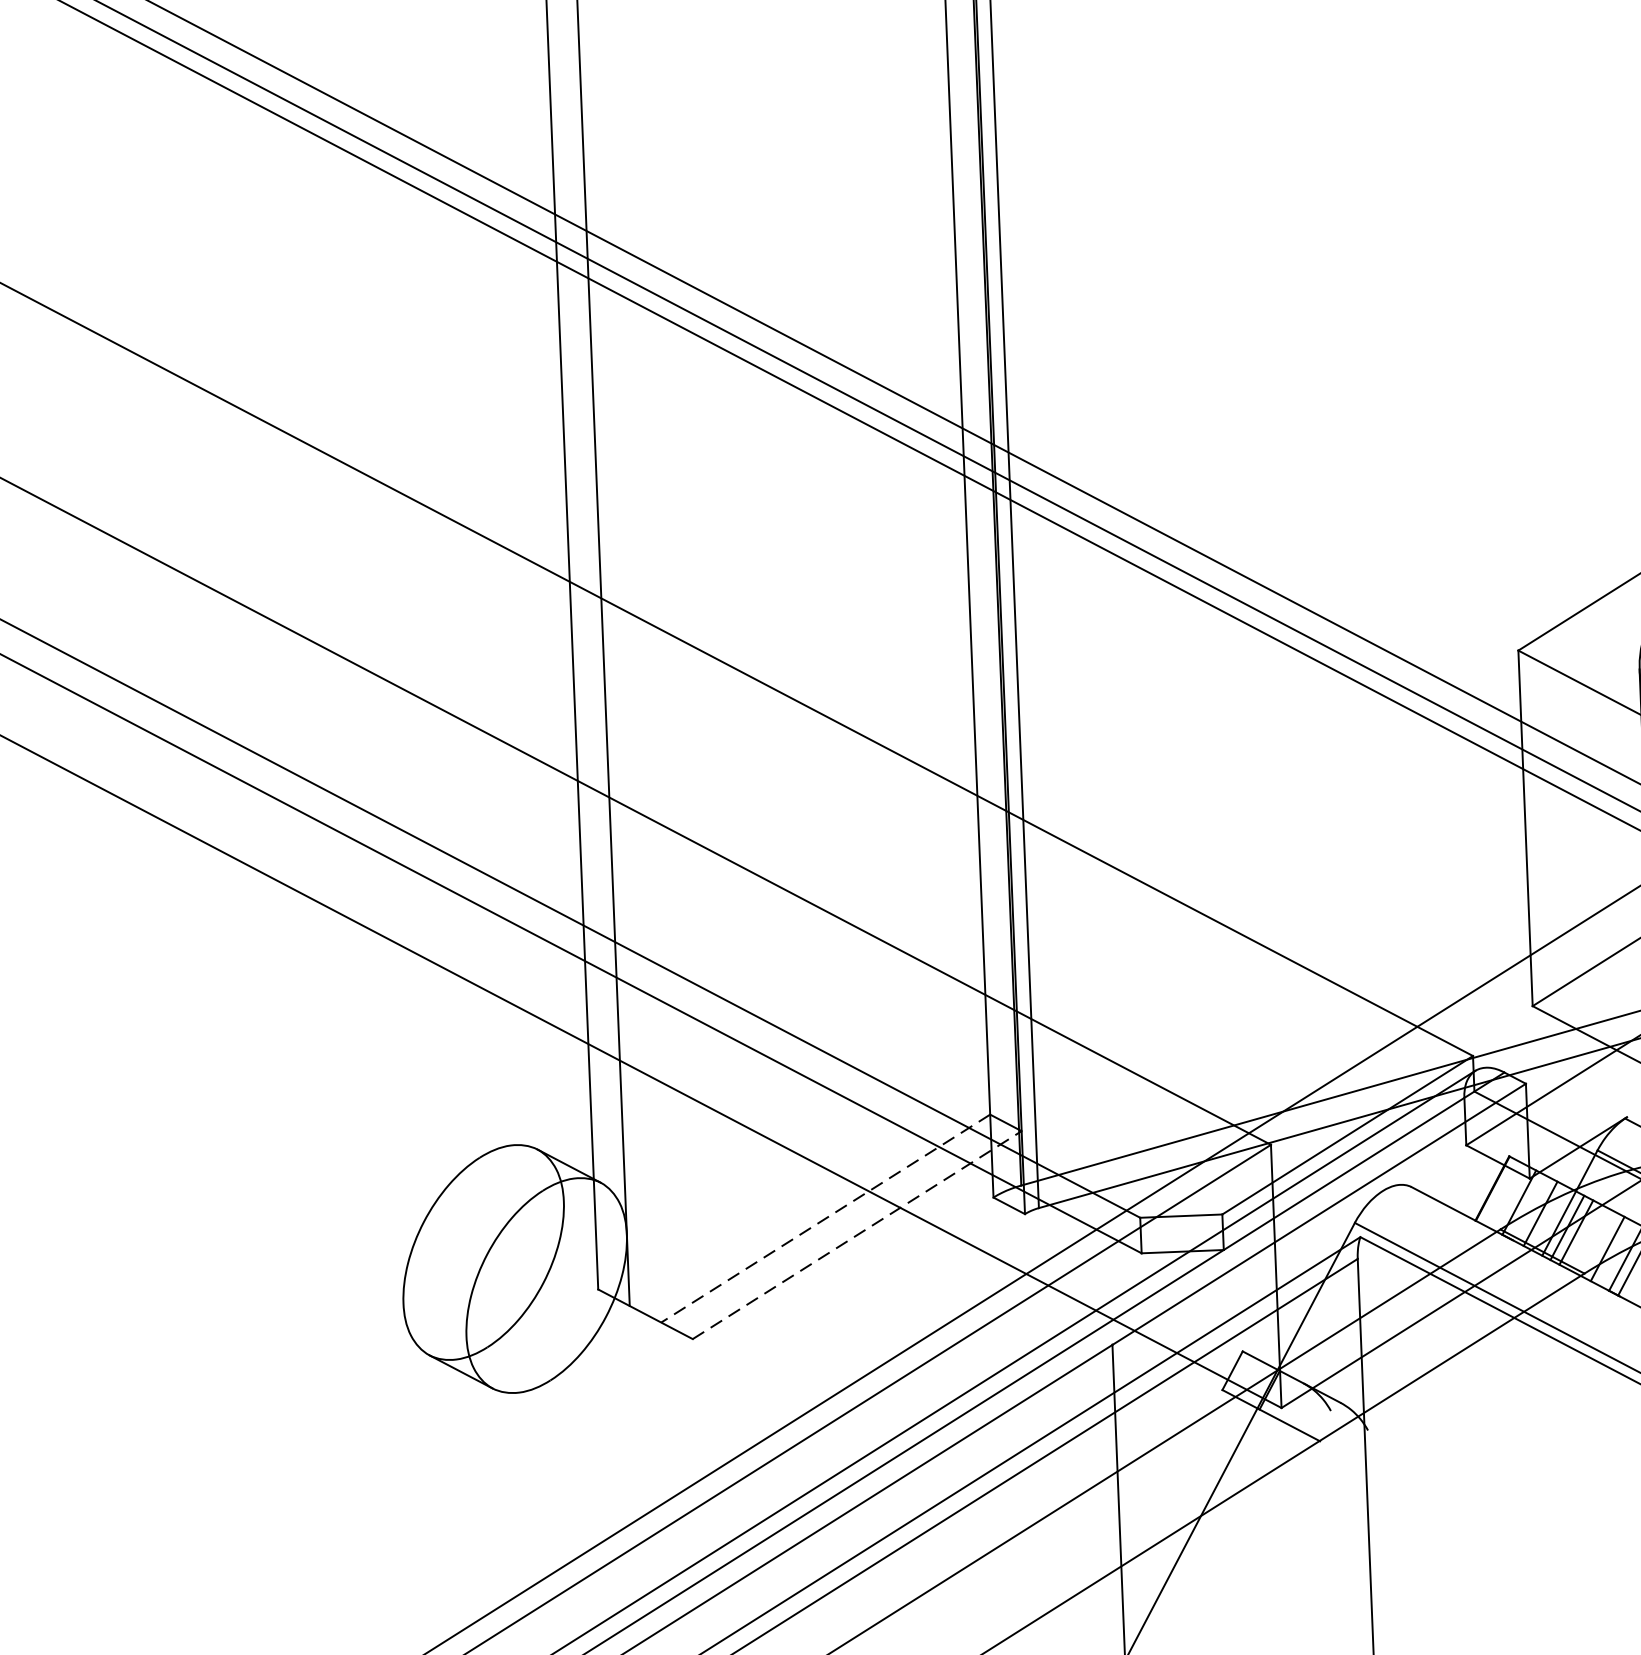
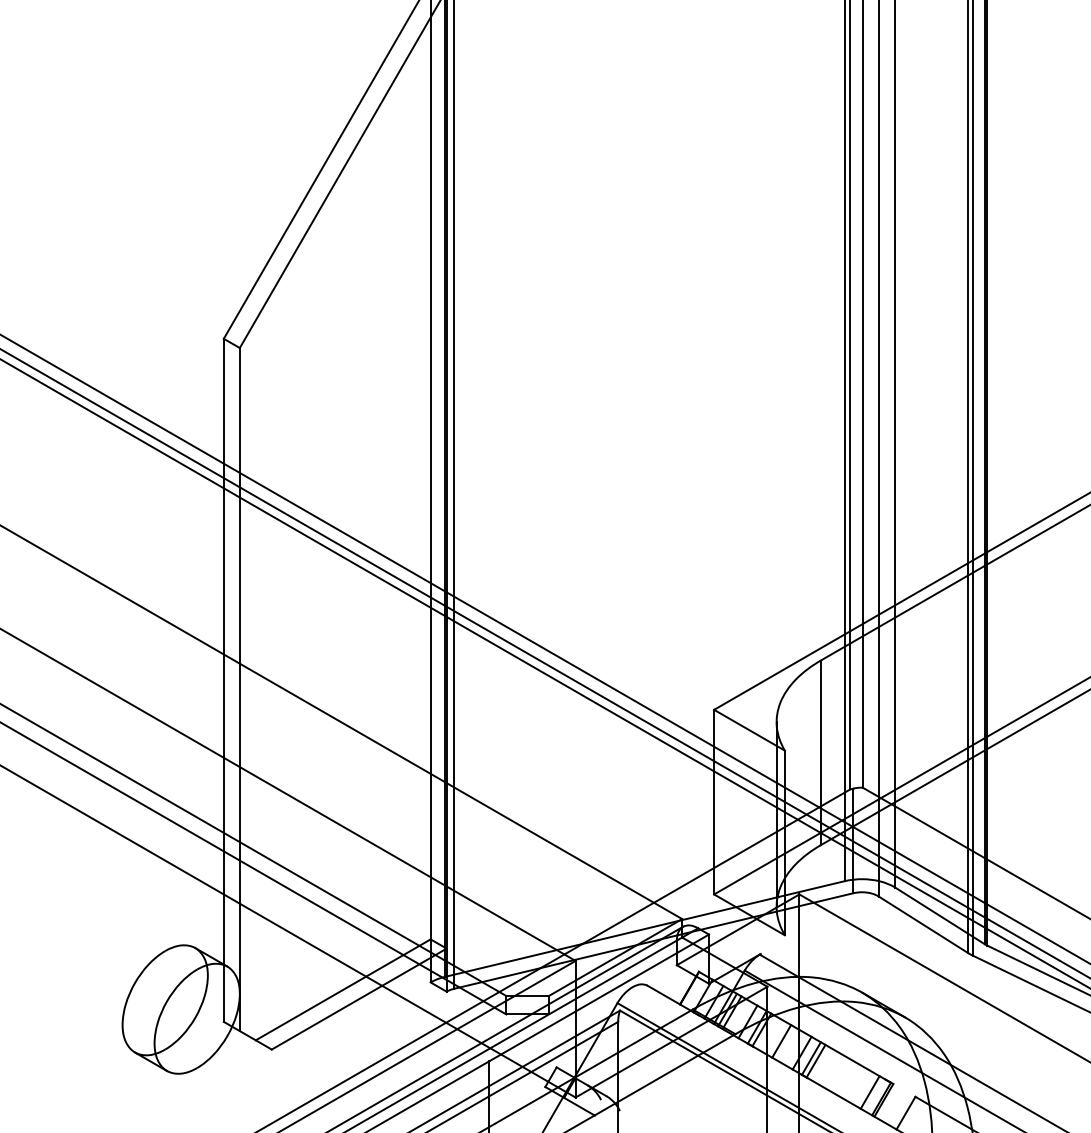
line: (826, 1217) -> (343, 989), dashed -> solid
line: (857, 1235) -> (359, 999), dashed -> solid

